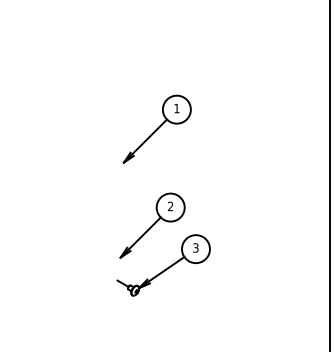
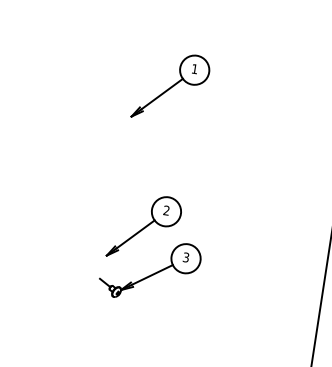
part: (156, 128) -> (170, 86), moved

